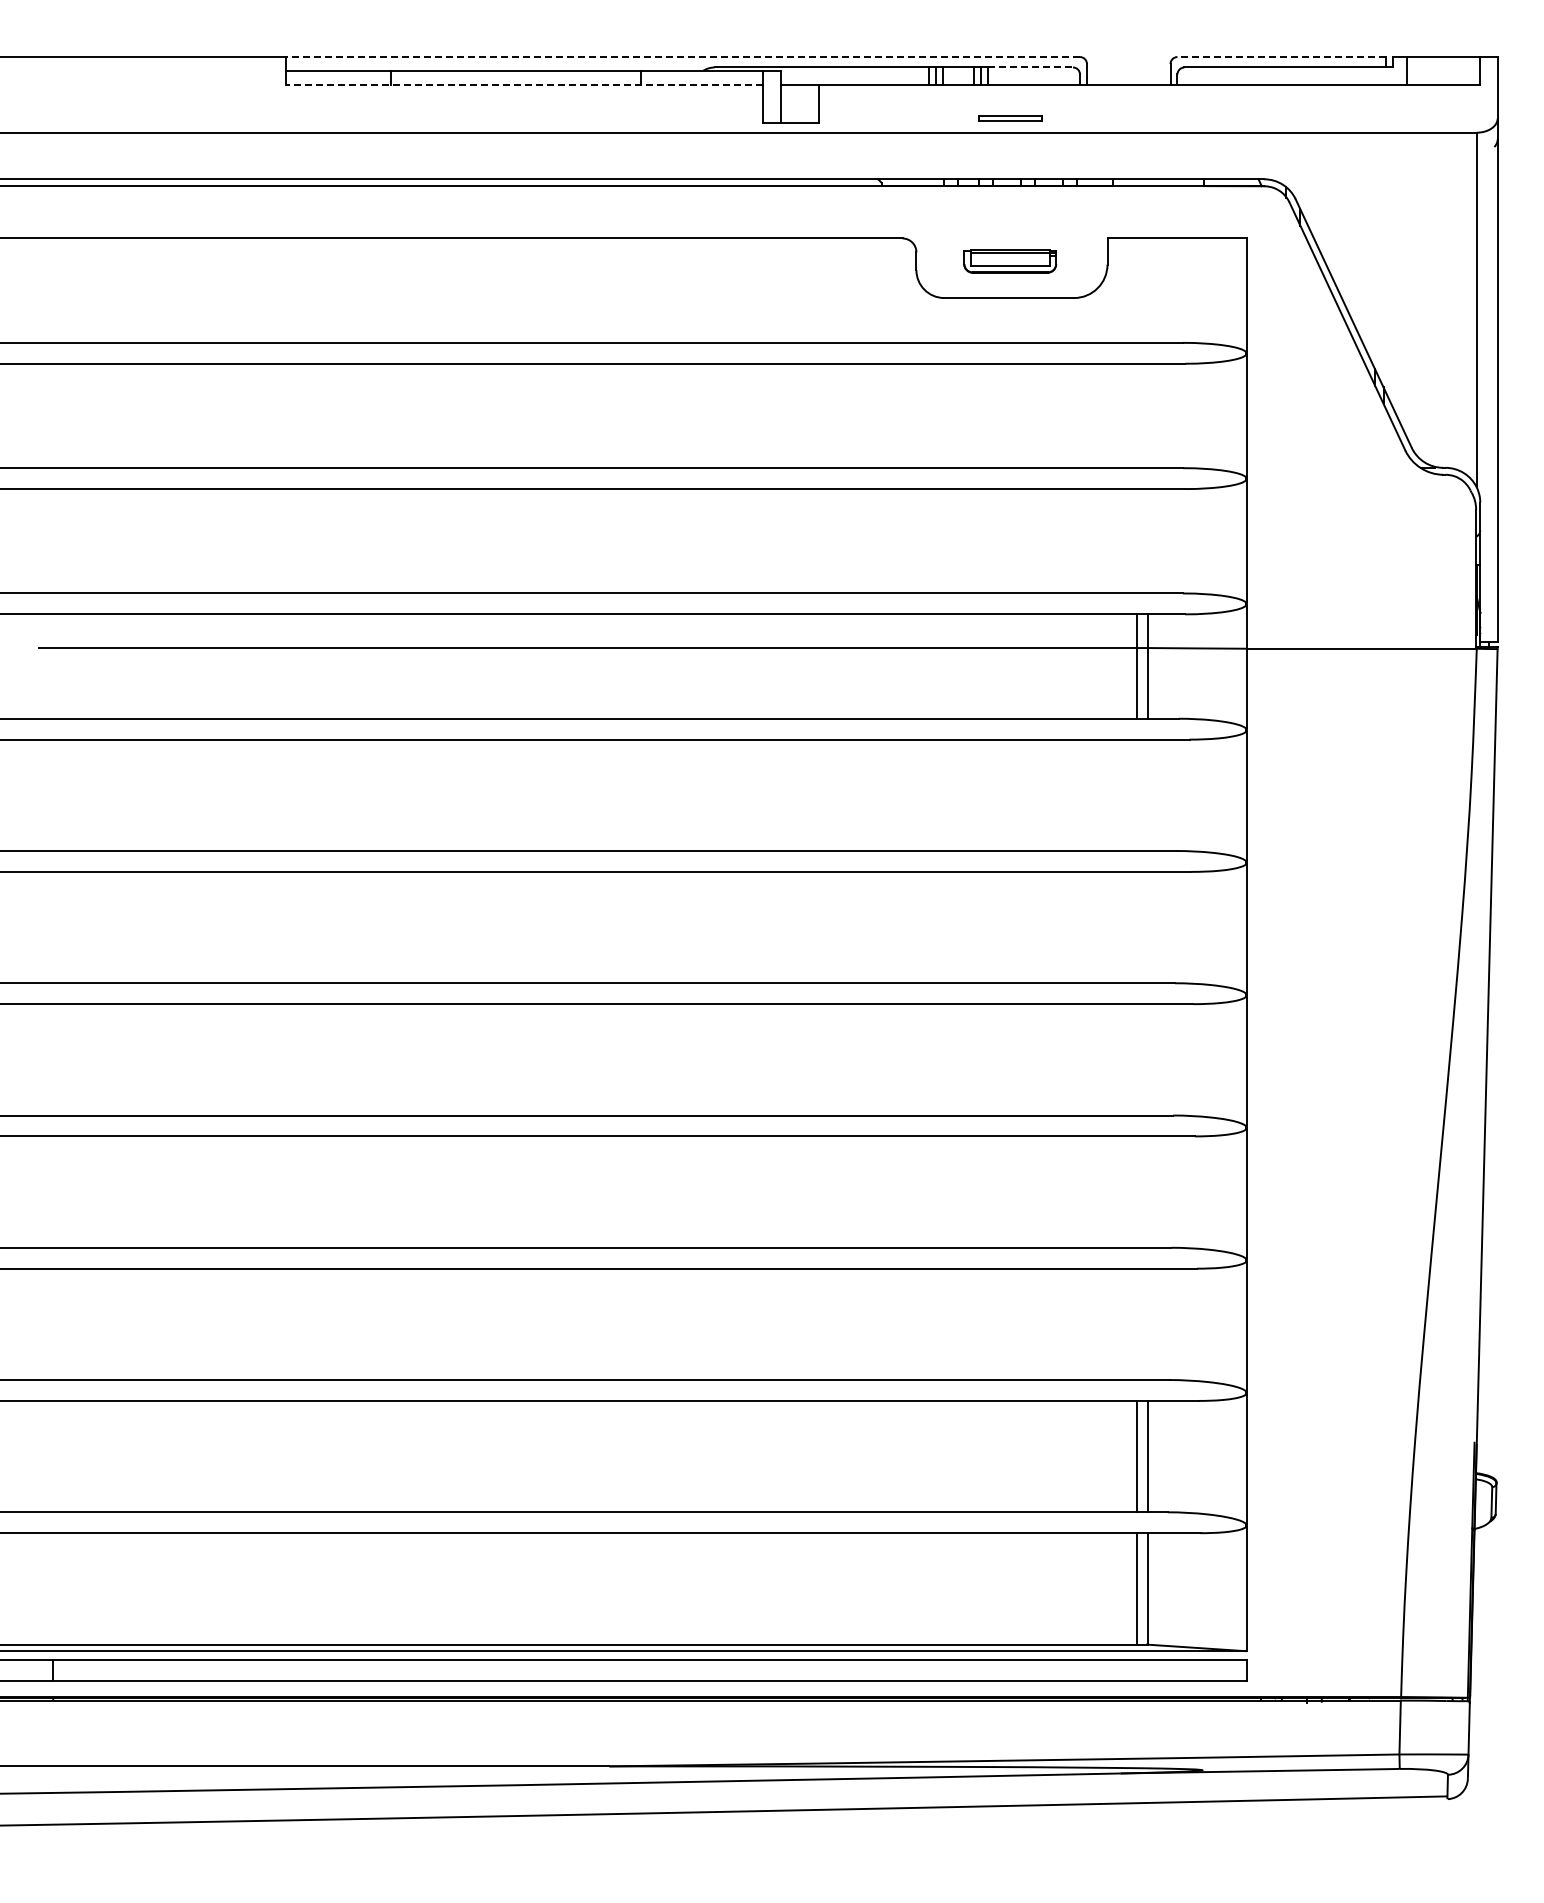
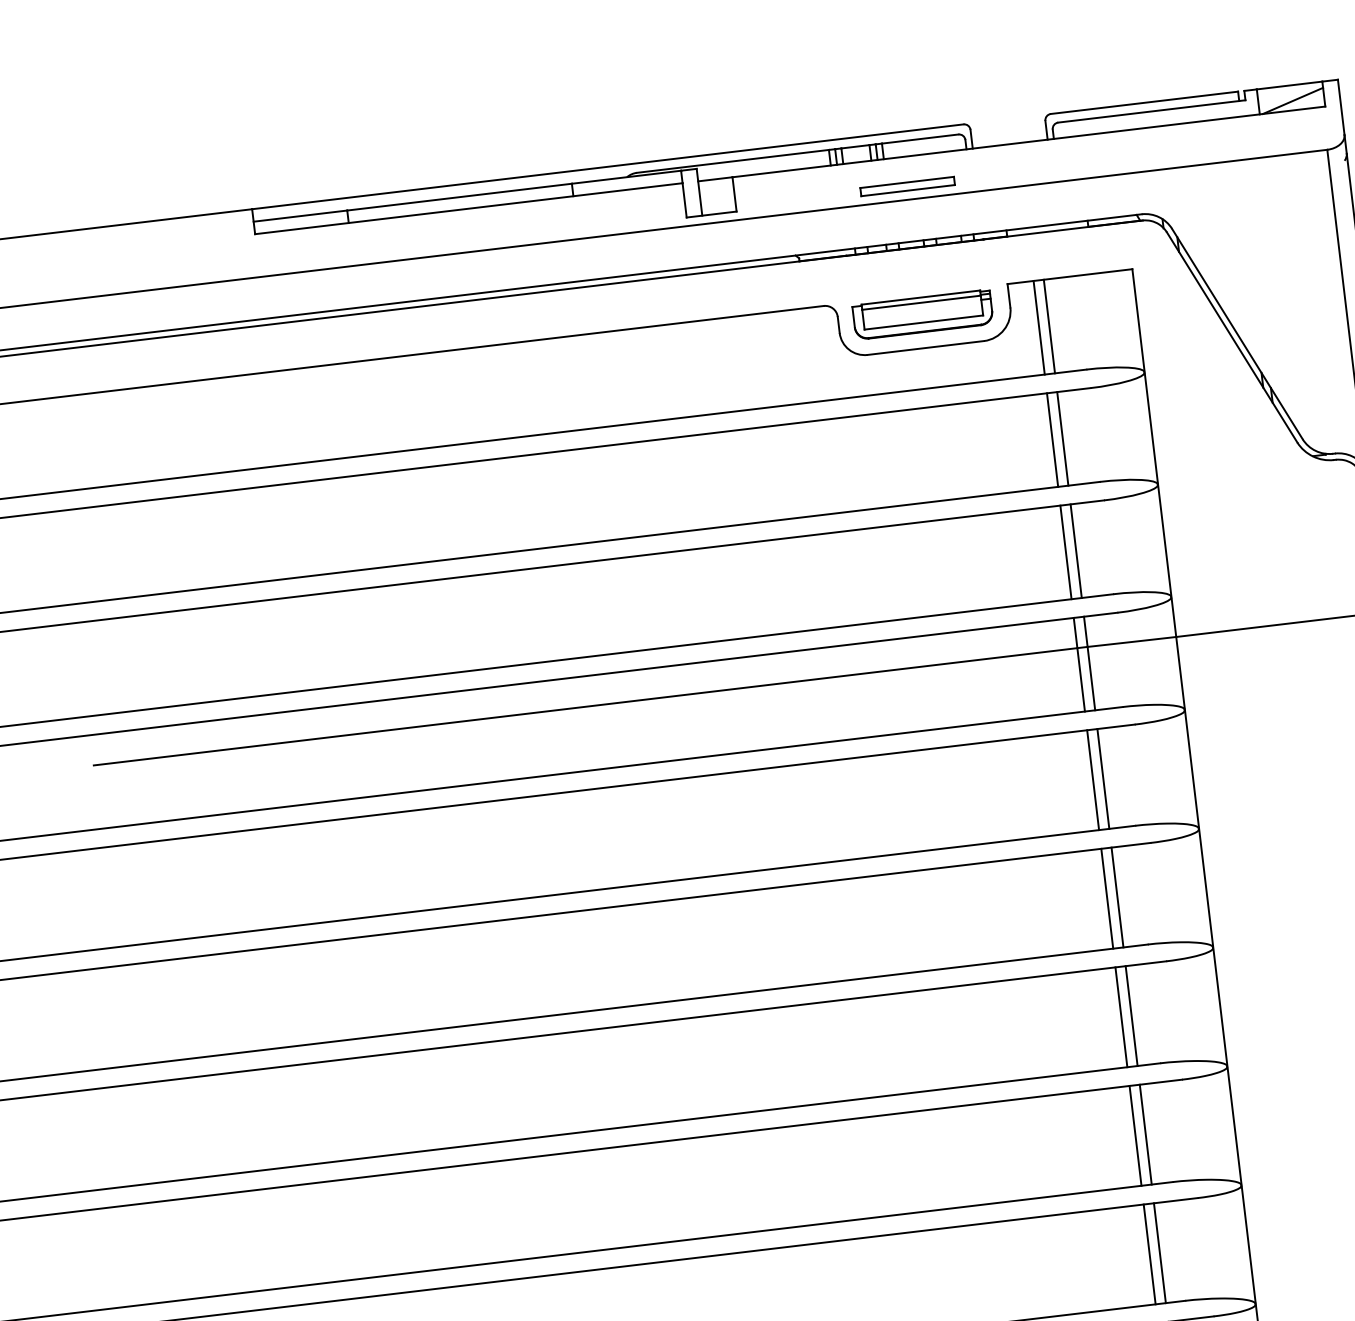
line: (683, 57) -> (608, 167), dashed -> solid
line: (1281, 57) -> (1144, 103), dashed -> solid
line: (1030, 67) -> (920, 139), dashed -> solid
line: (1445, 74) -> (1293, 100), added
line: (524, 84) -> (468, 208), dashed -> solid
part: (1010, 118) -> (907, 186), size x1.67
part: (1009, 261) -> (922, 315), size x1.67
line: (1136, 290) -> (1039, 327), added
line: (1147, 290) -> (1048, 326), added
line: (1136, 415) -> (1052, 439), added
line: (1147, 415) -> (1062, 438), added
line: (1136, 541) -> (1065, 552), added
line: (1147, 541) -> (1075, 551), added
line: (1136, 795) -> (1093, 780), added
line: (1147, 795) -> (1102, 779), added
line: (1136, 927) -> (1107, 898), added
line: (1147, 927) -> (1117, 897), added
line: (1136, 1059) -> (1121, 1017), added
line: (1147, 1059) -> (1131, 1015), added
line: (1136, 1191) -> (1135, 1135), added
line: (1147, 1191) -> (1145, 1134), added
line: (1136, 1324) -> (1149, 1254), added
line: (1147, 1324) -> (1159, 1253), added

